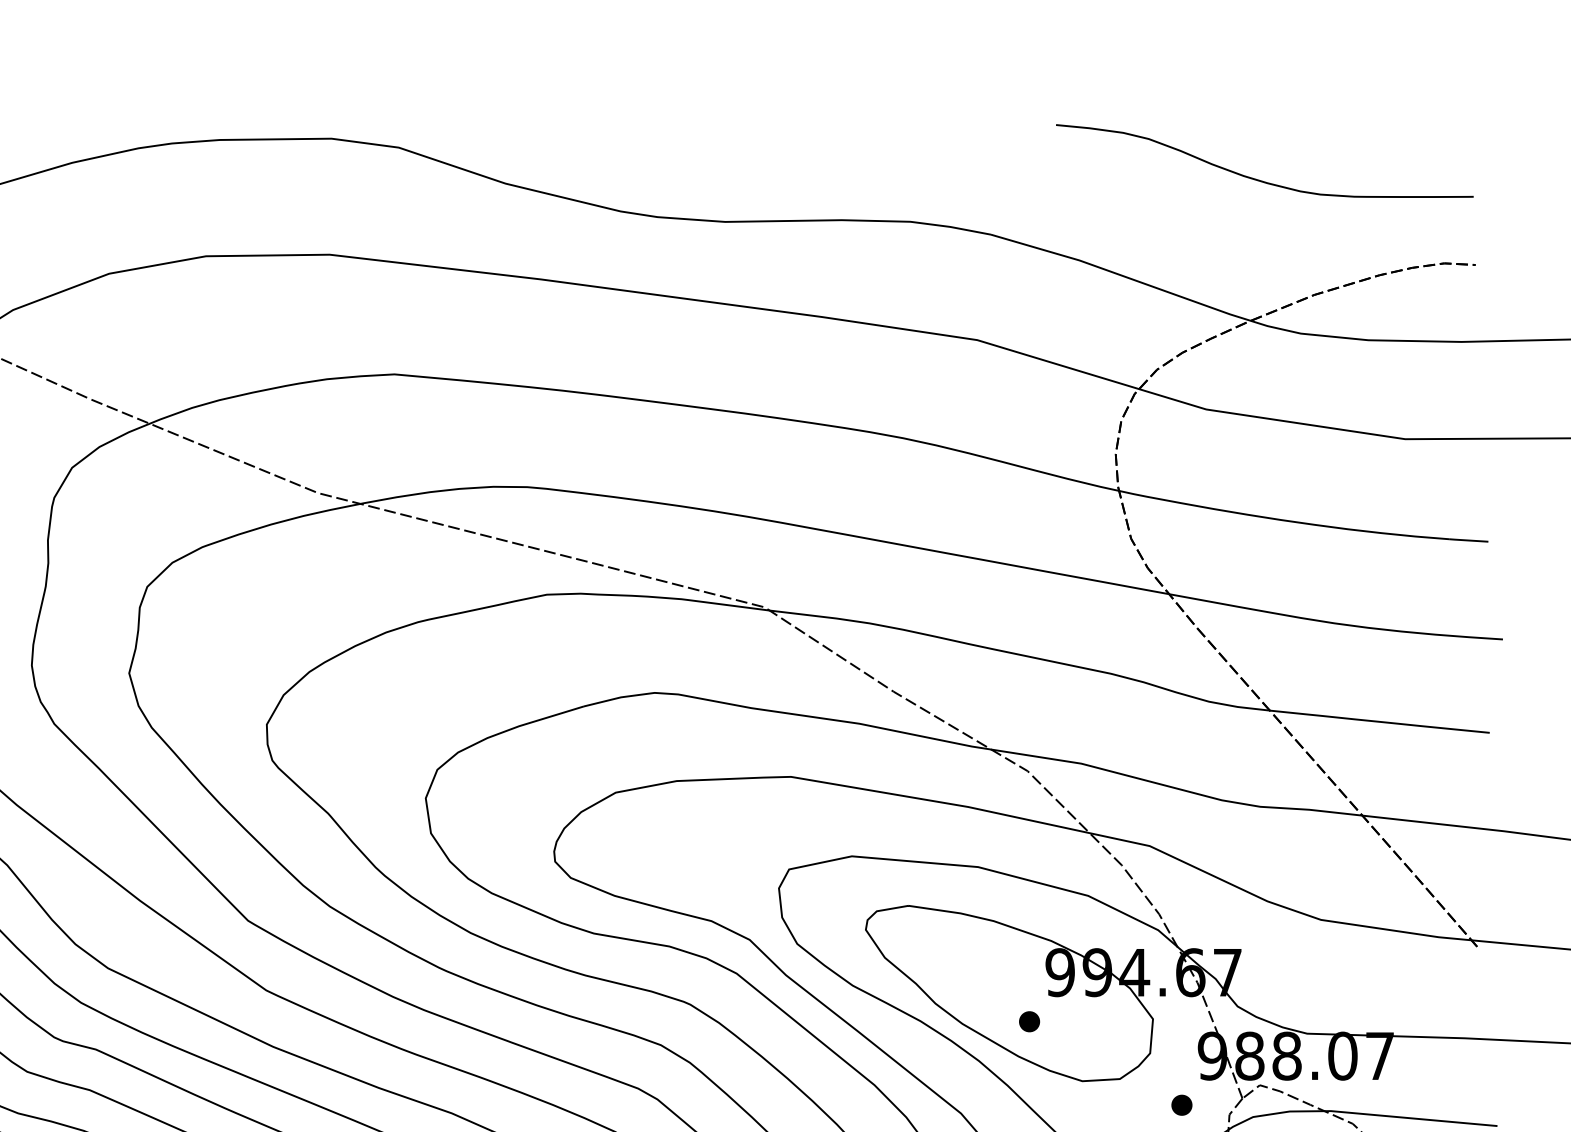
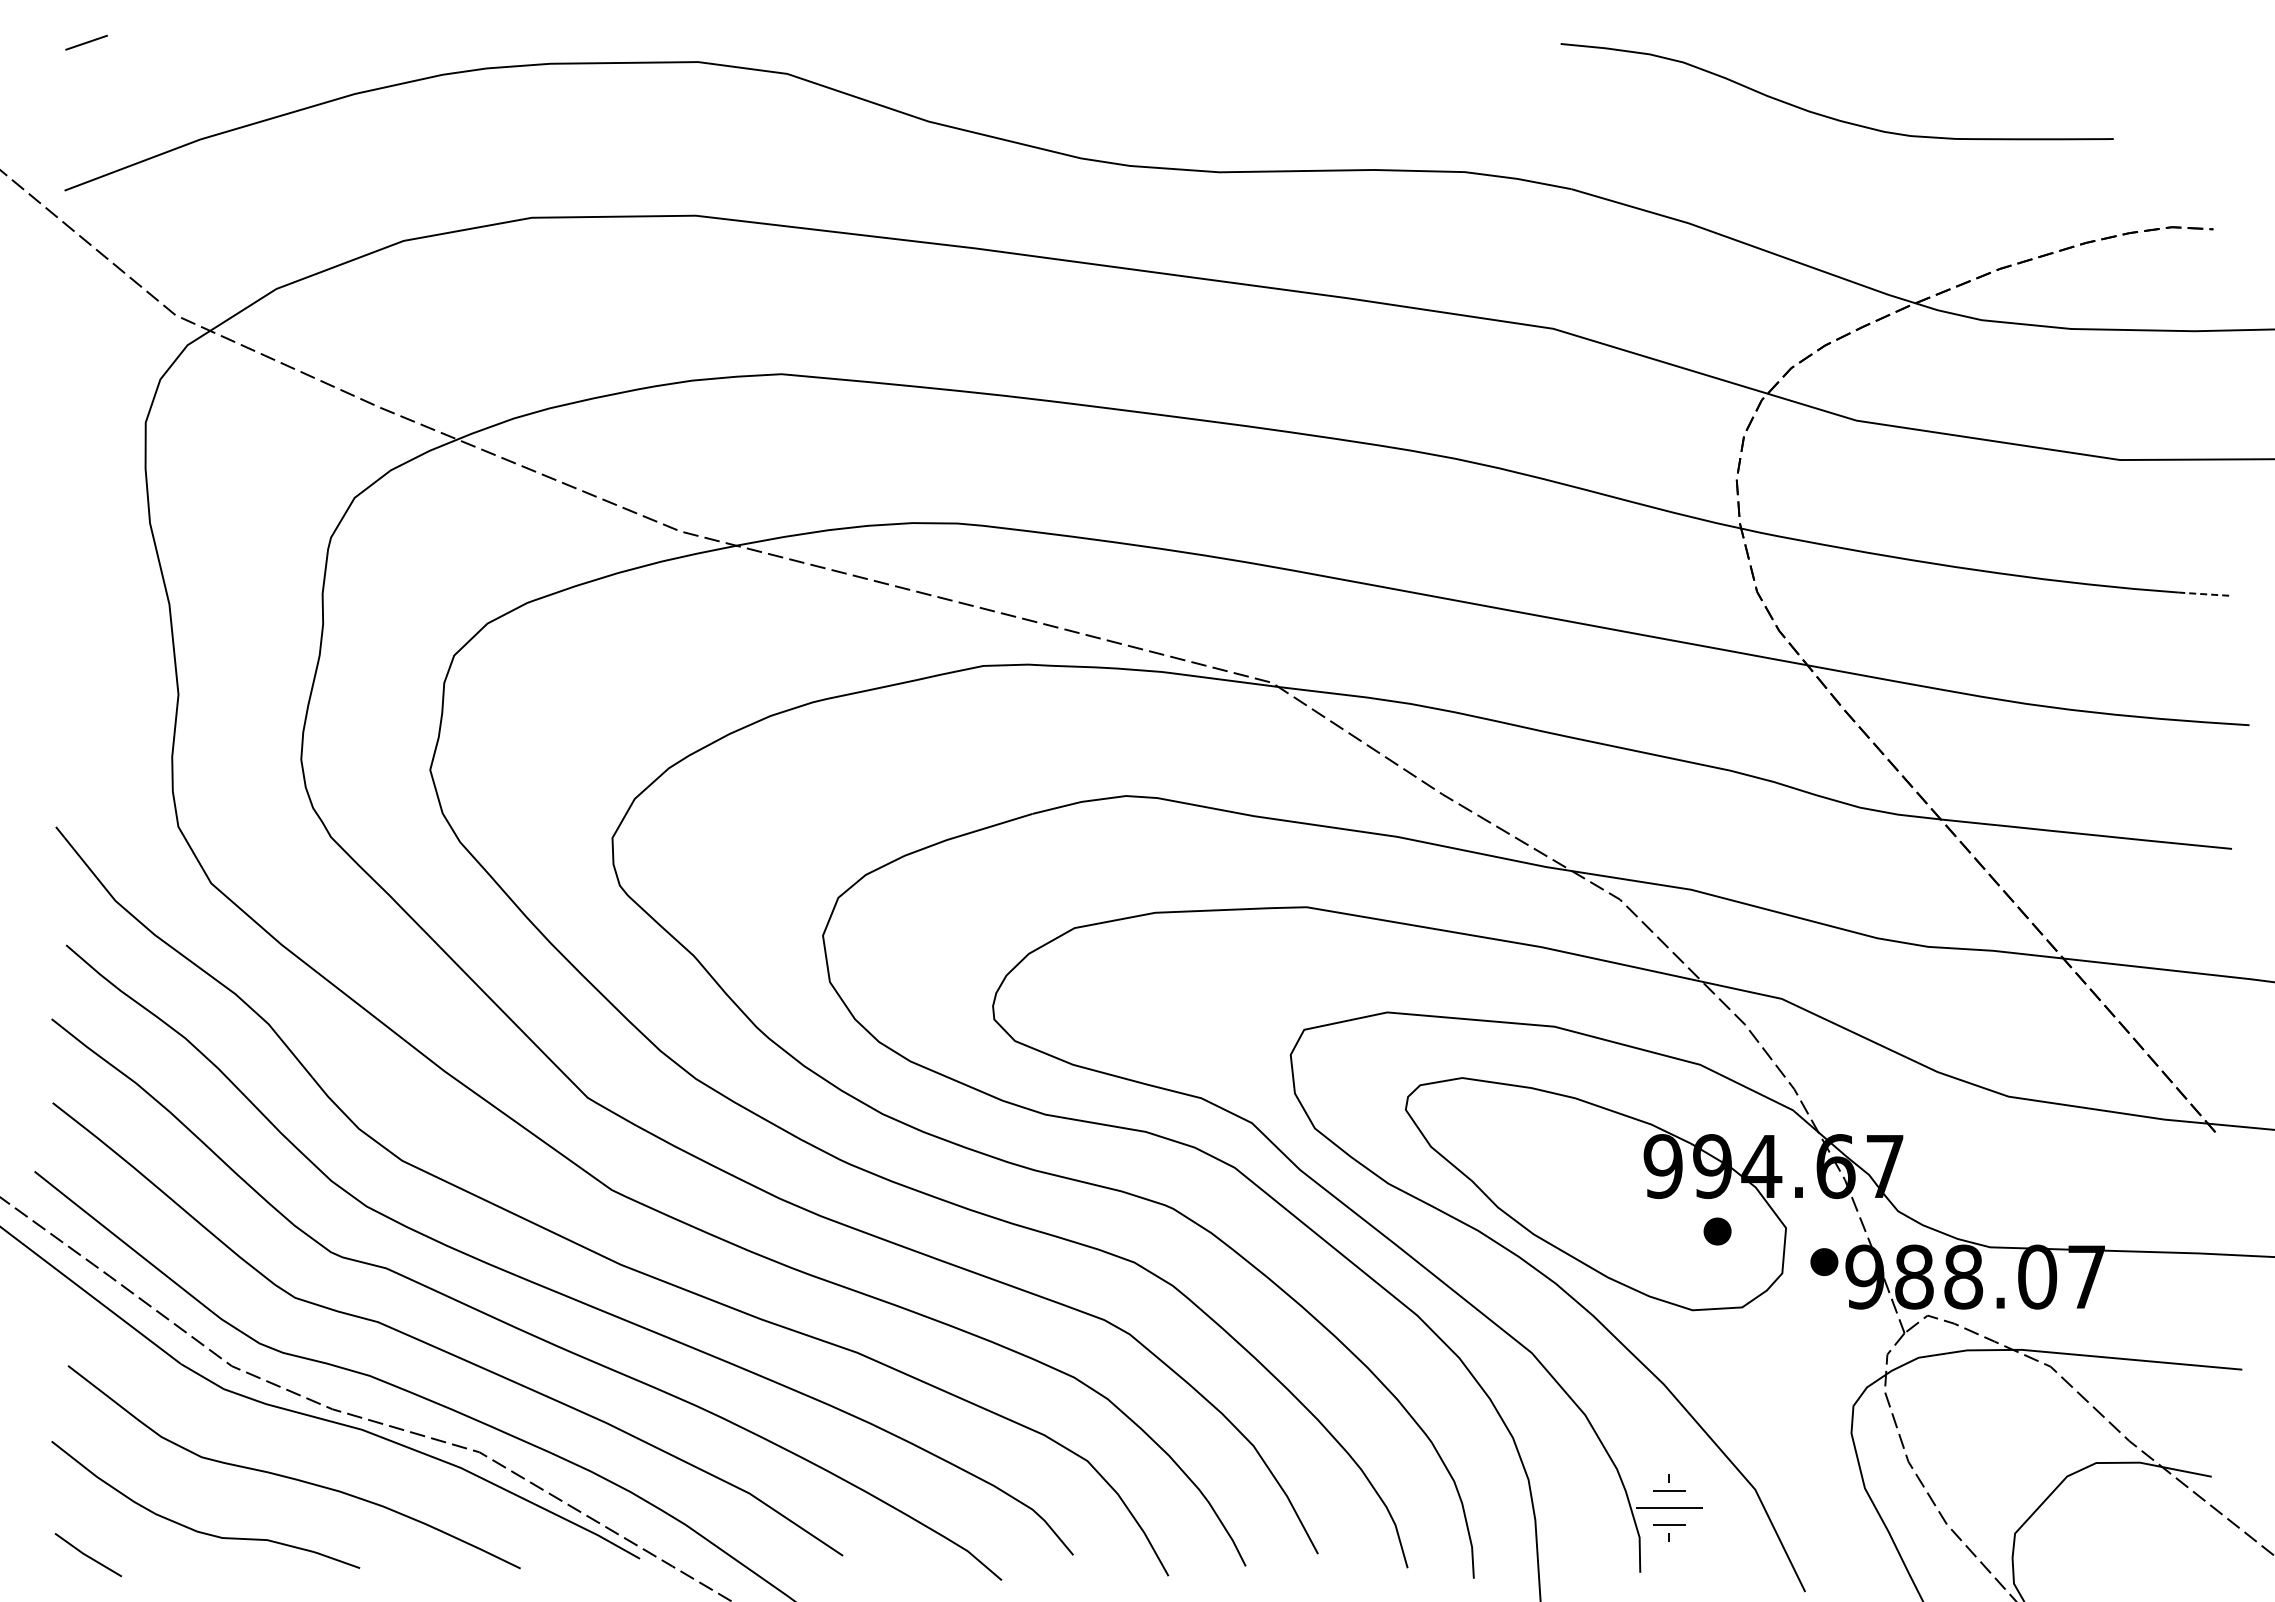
curve: (1259, 179) -> (1829, 116), moved
line: (1468, 540) -> (2203, 594), solid -> dashed
part: (1029, 1021) -> (1717, 1231), moved
part: (1182, 1104) -> (1824, 1261), moved

